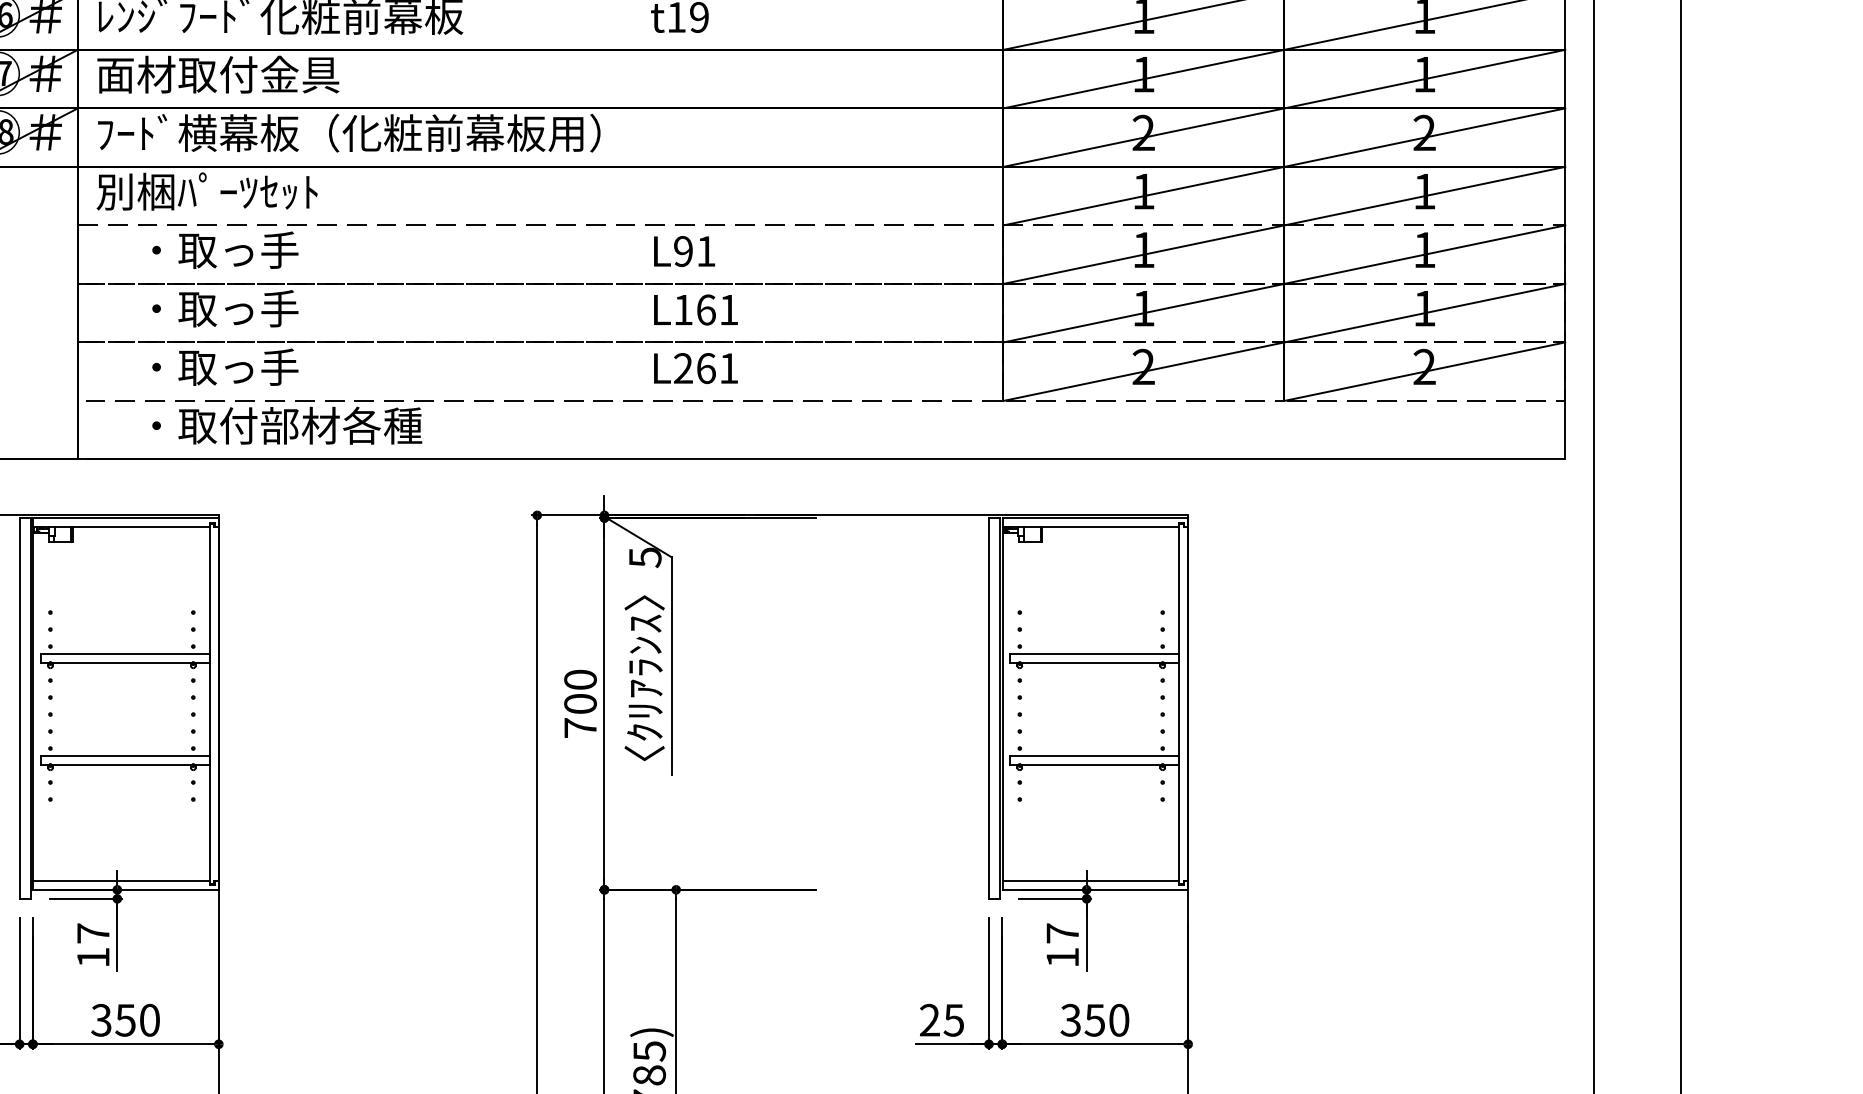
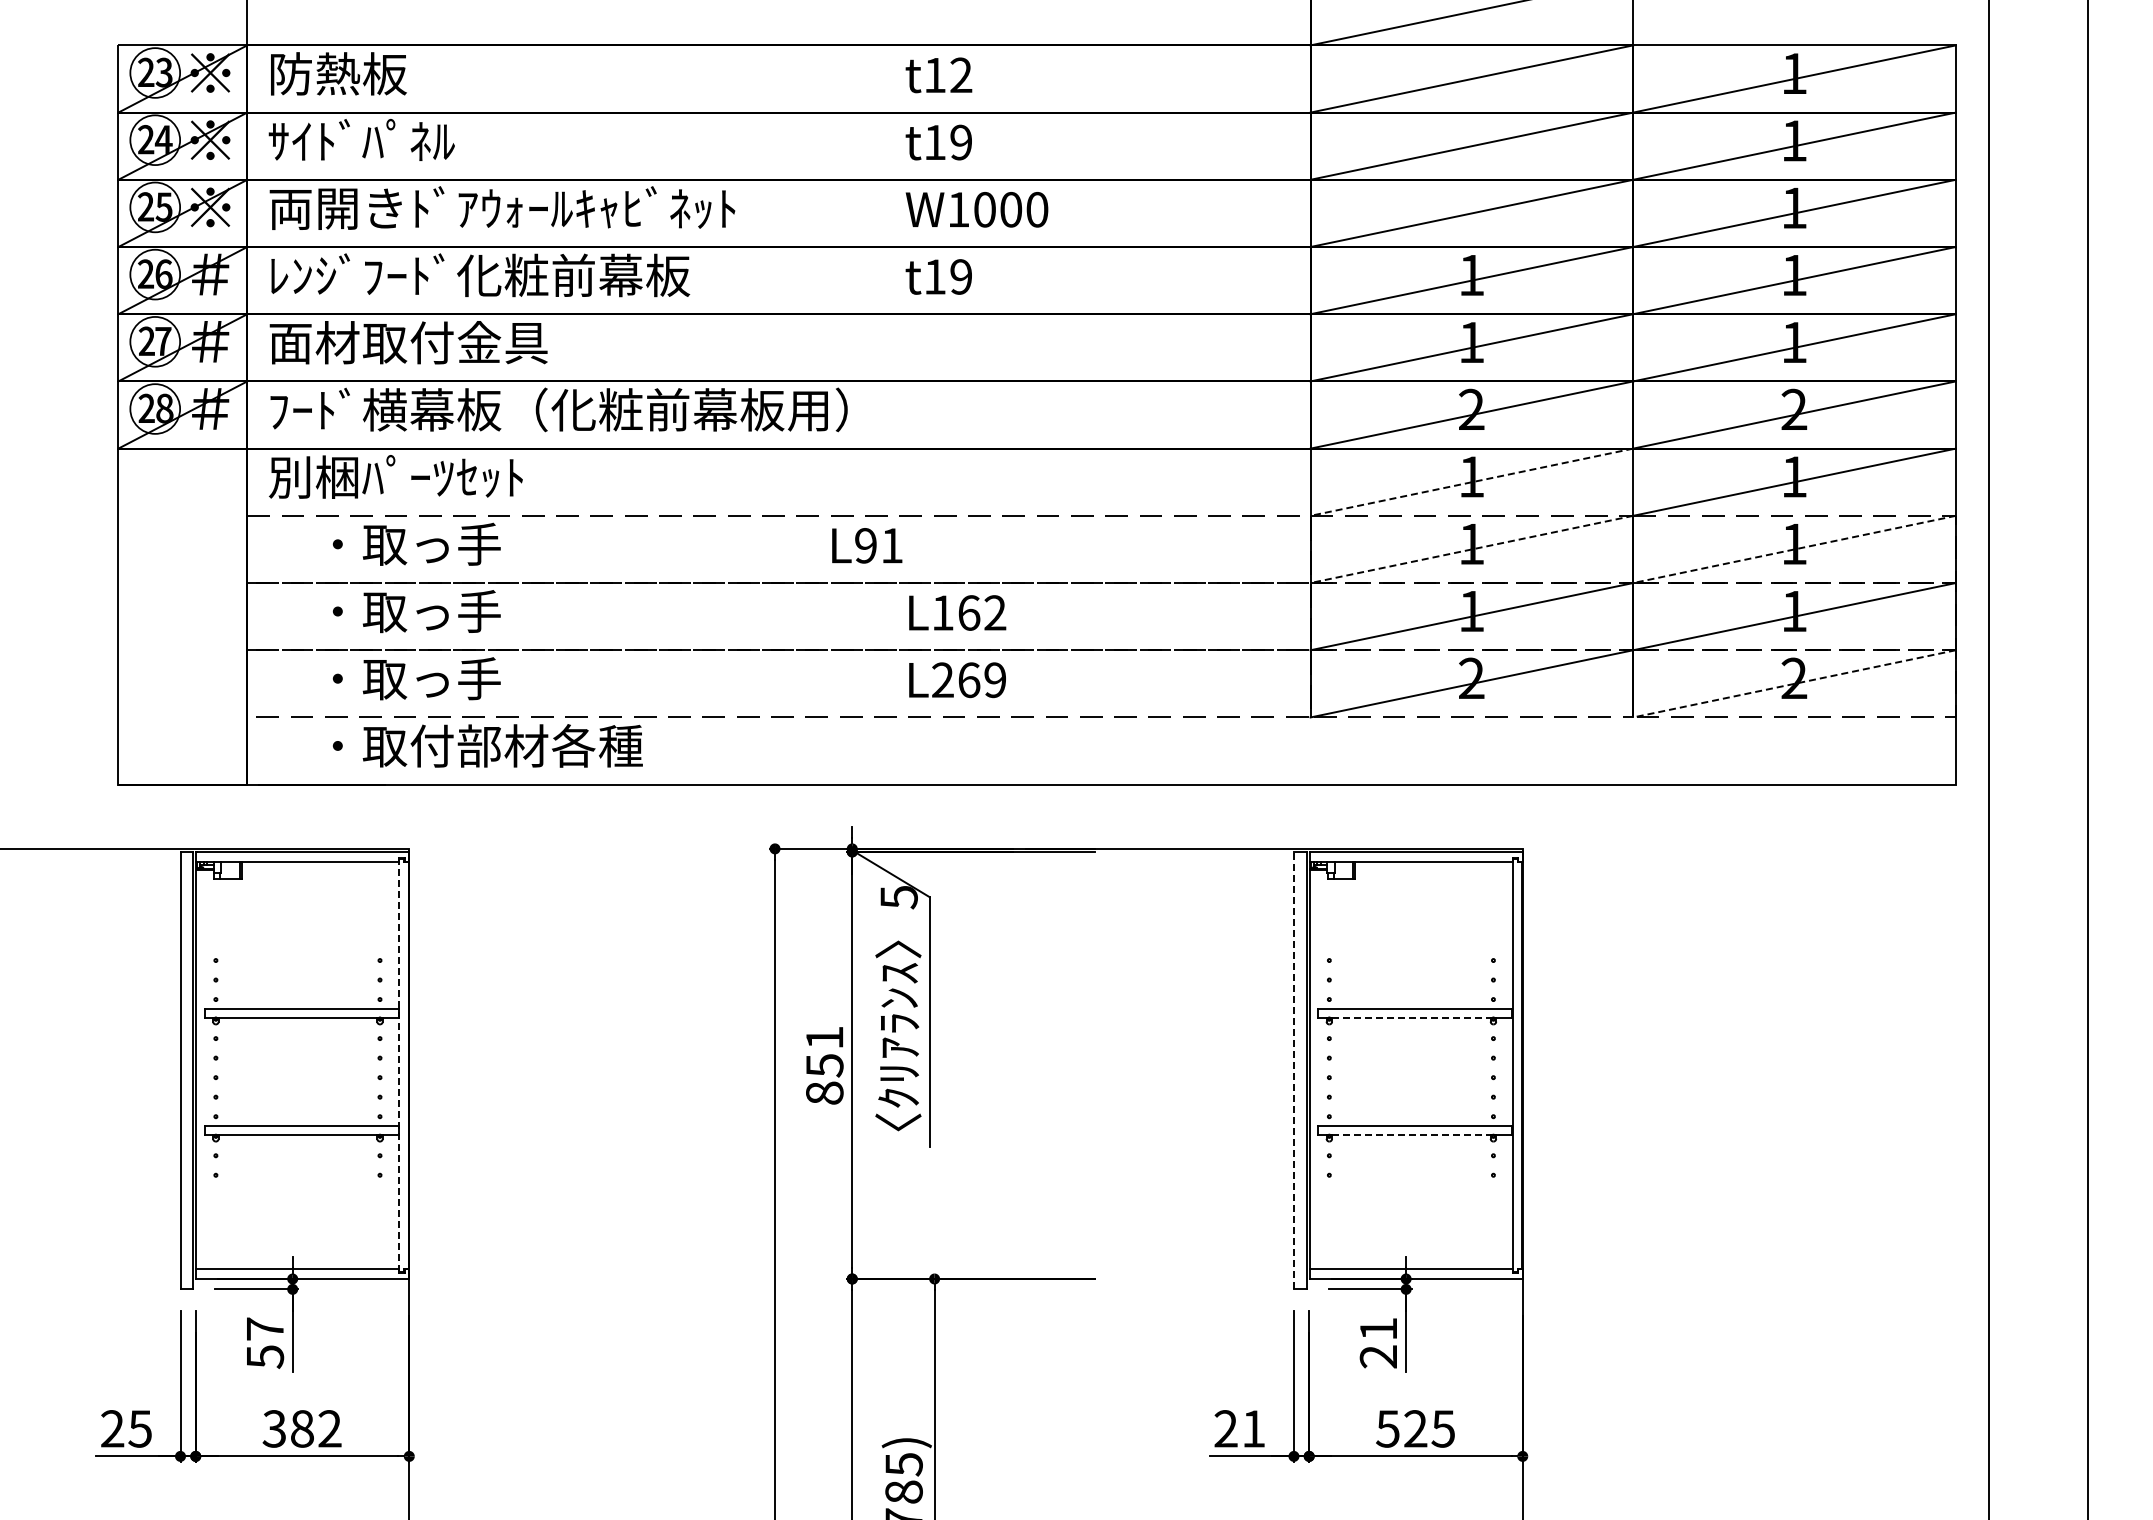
line: (1143, 196) -> (1471, 482), solid -> dashed
text: (684, 251) -> (867, 545), moved
line: (1143, 254) -> (1471, 549), solid -> dashed
line: (1424, 254) -> (1794, 549), solid -> dashed
text: (729, 309) -> (995, 612), L161 -> L162
text: (728, 368) -> (994, 680), L261 -> L269
line: (1424, 371) -> (1794, 683), solid -> dashed
line: (1091, 663) -> (1411, 1018), solid -> dashed
line: (210, 703) -> (399, 1065), solid -> dashed
text: (580, 703) -> (824, 1065), 700 -> 851
line: (988, 708) -> (1293, 1070), solid -> dashed
line: (1091, 764) -> (1411, 1135), solid -> dashed
text: (1061, 945) -> (1377, 1342), 17 -> 21
text: (93, 958) -> (265, 1357), 17 -> 57
text: (137, 1019) -> (315, 1428), 350 -> 382
text: (953, 1019) -> (1253, 1428), 25 -> 21
text: (1094, 1019) -> (1415, 1428), 350 -> 525

